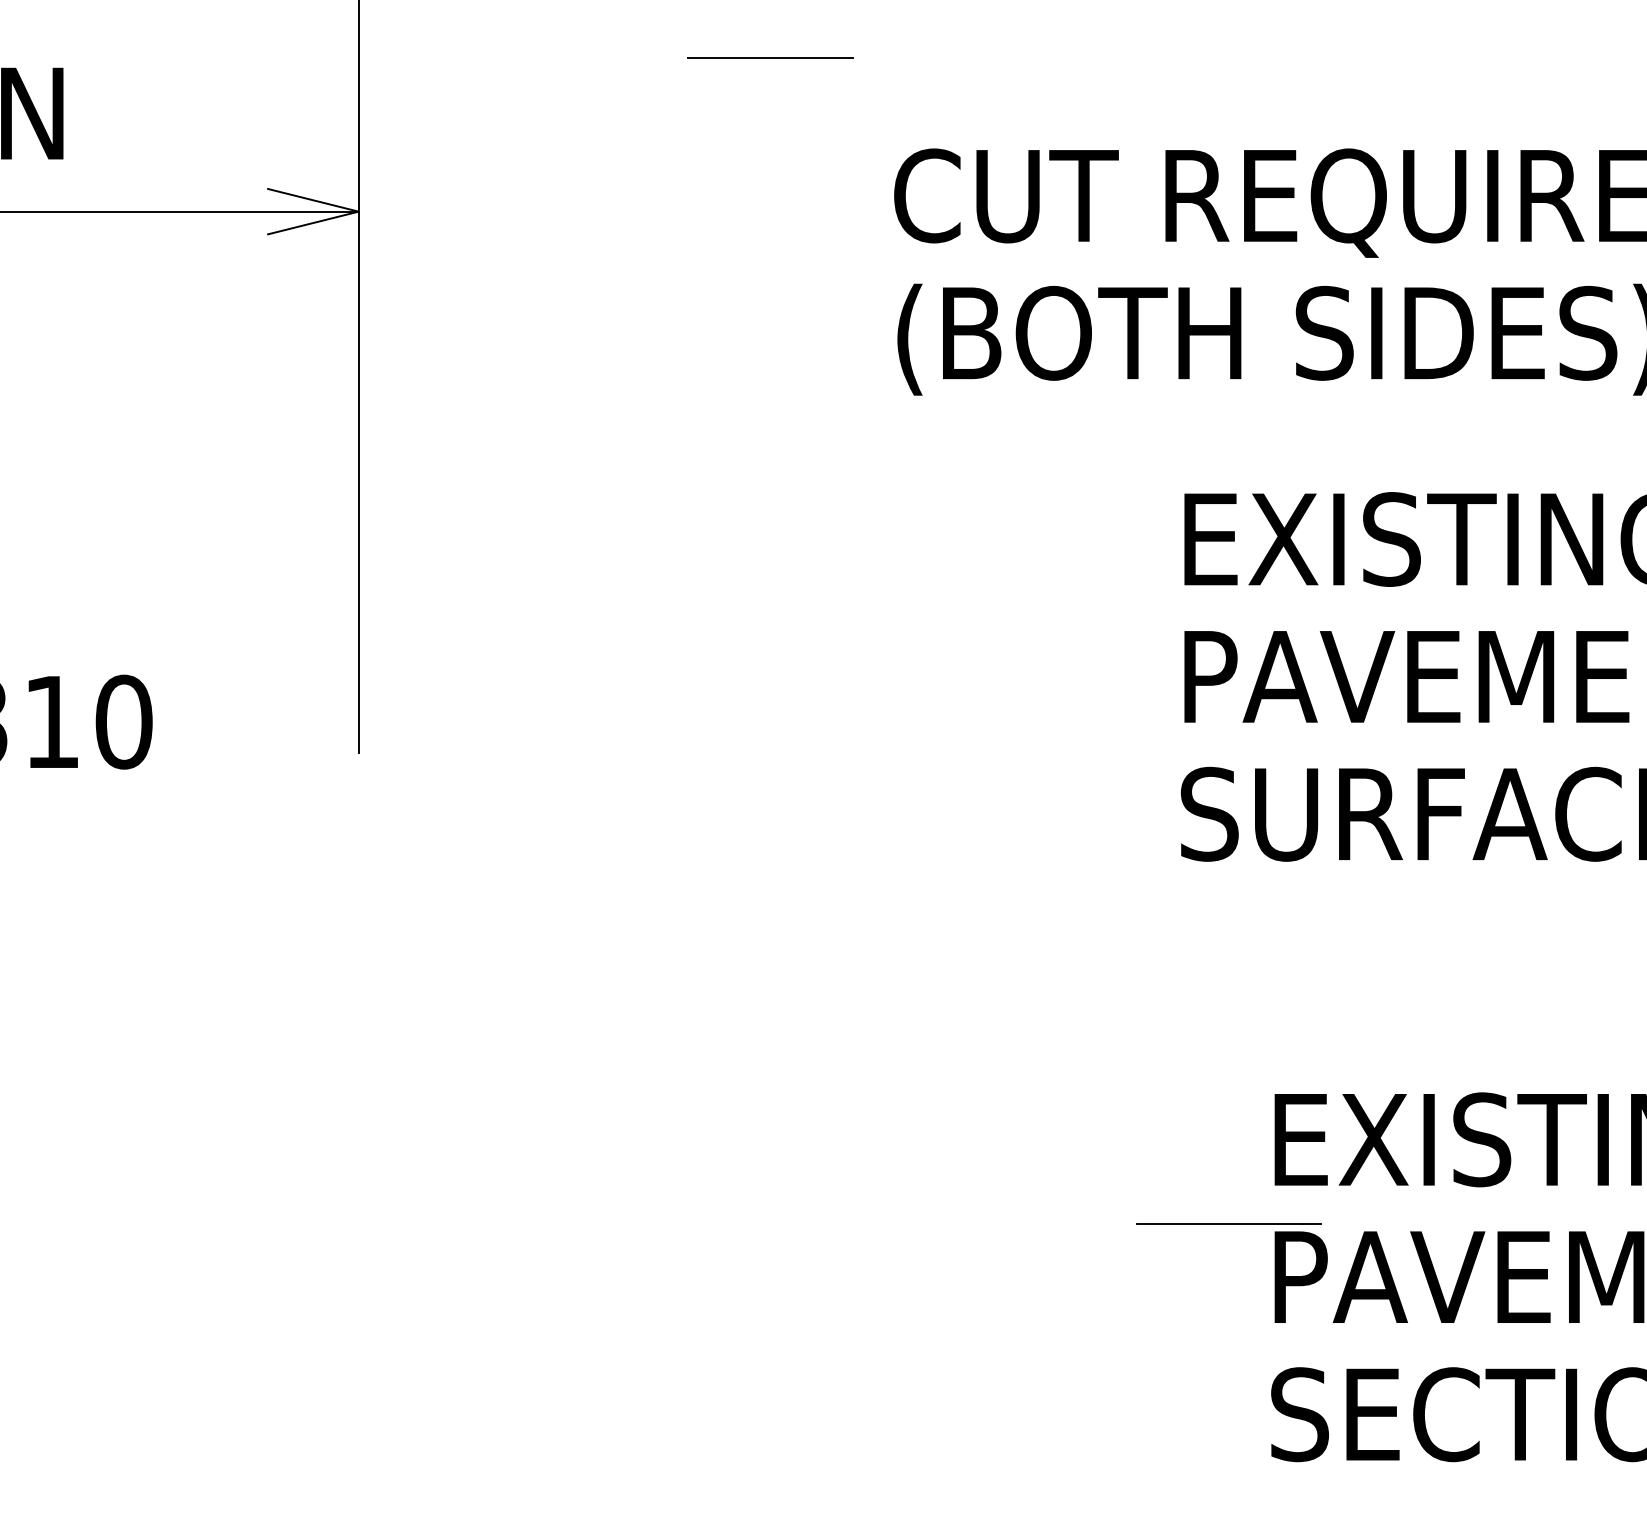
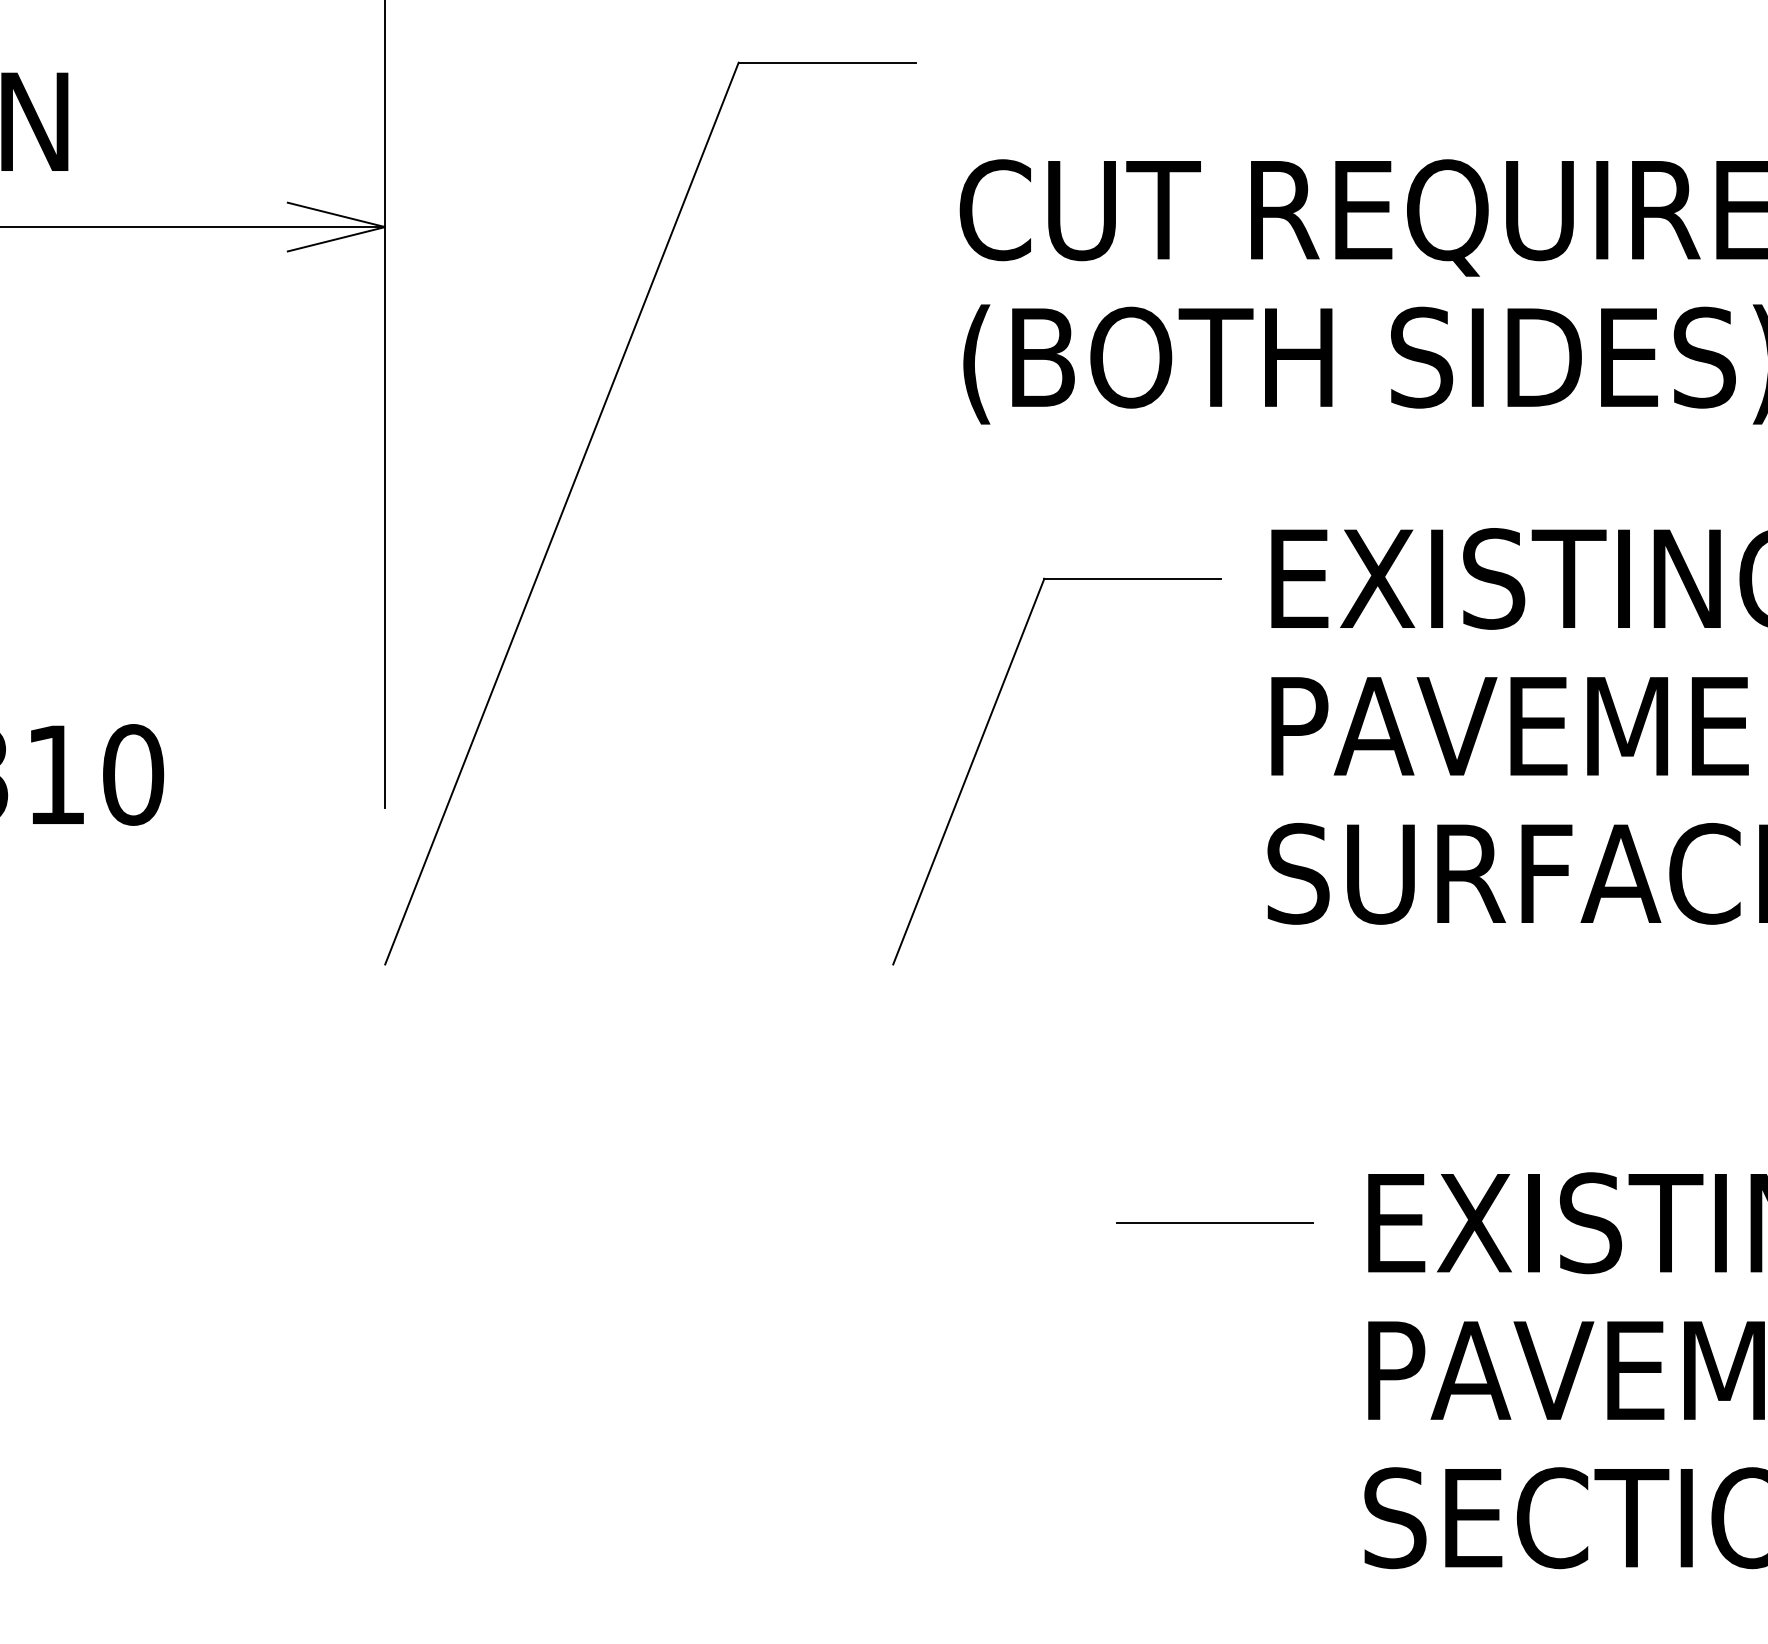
line: (523, 478) -> (562, 513), added
part: (915, 689) -> (982, 739), added
line: (1228, 1223) -> (1214, 1222), moved

